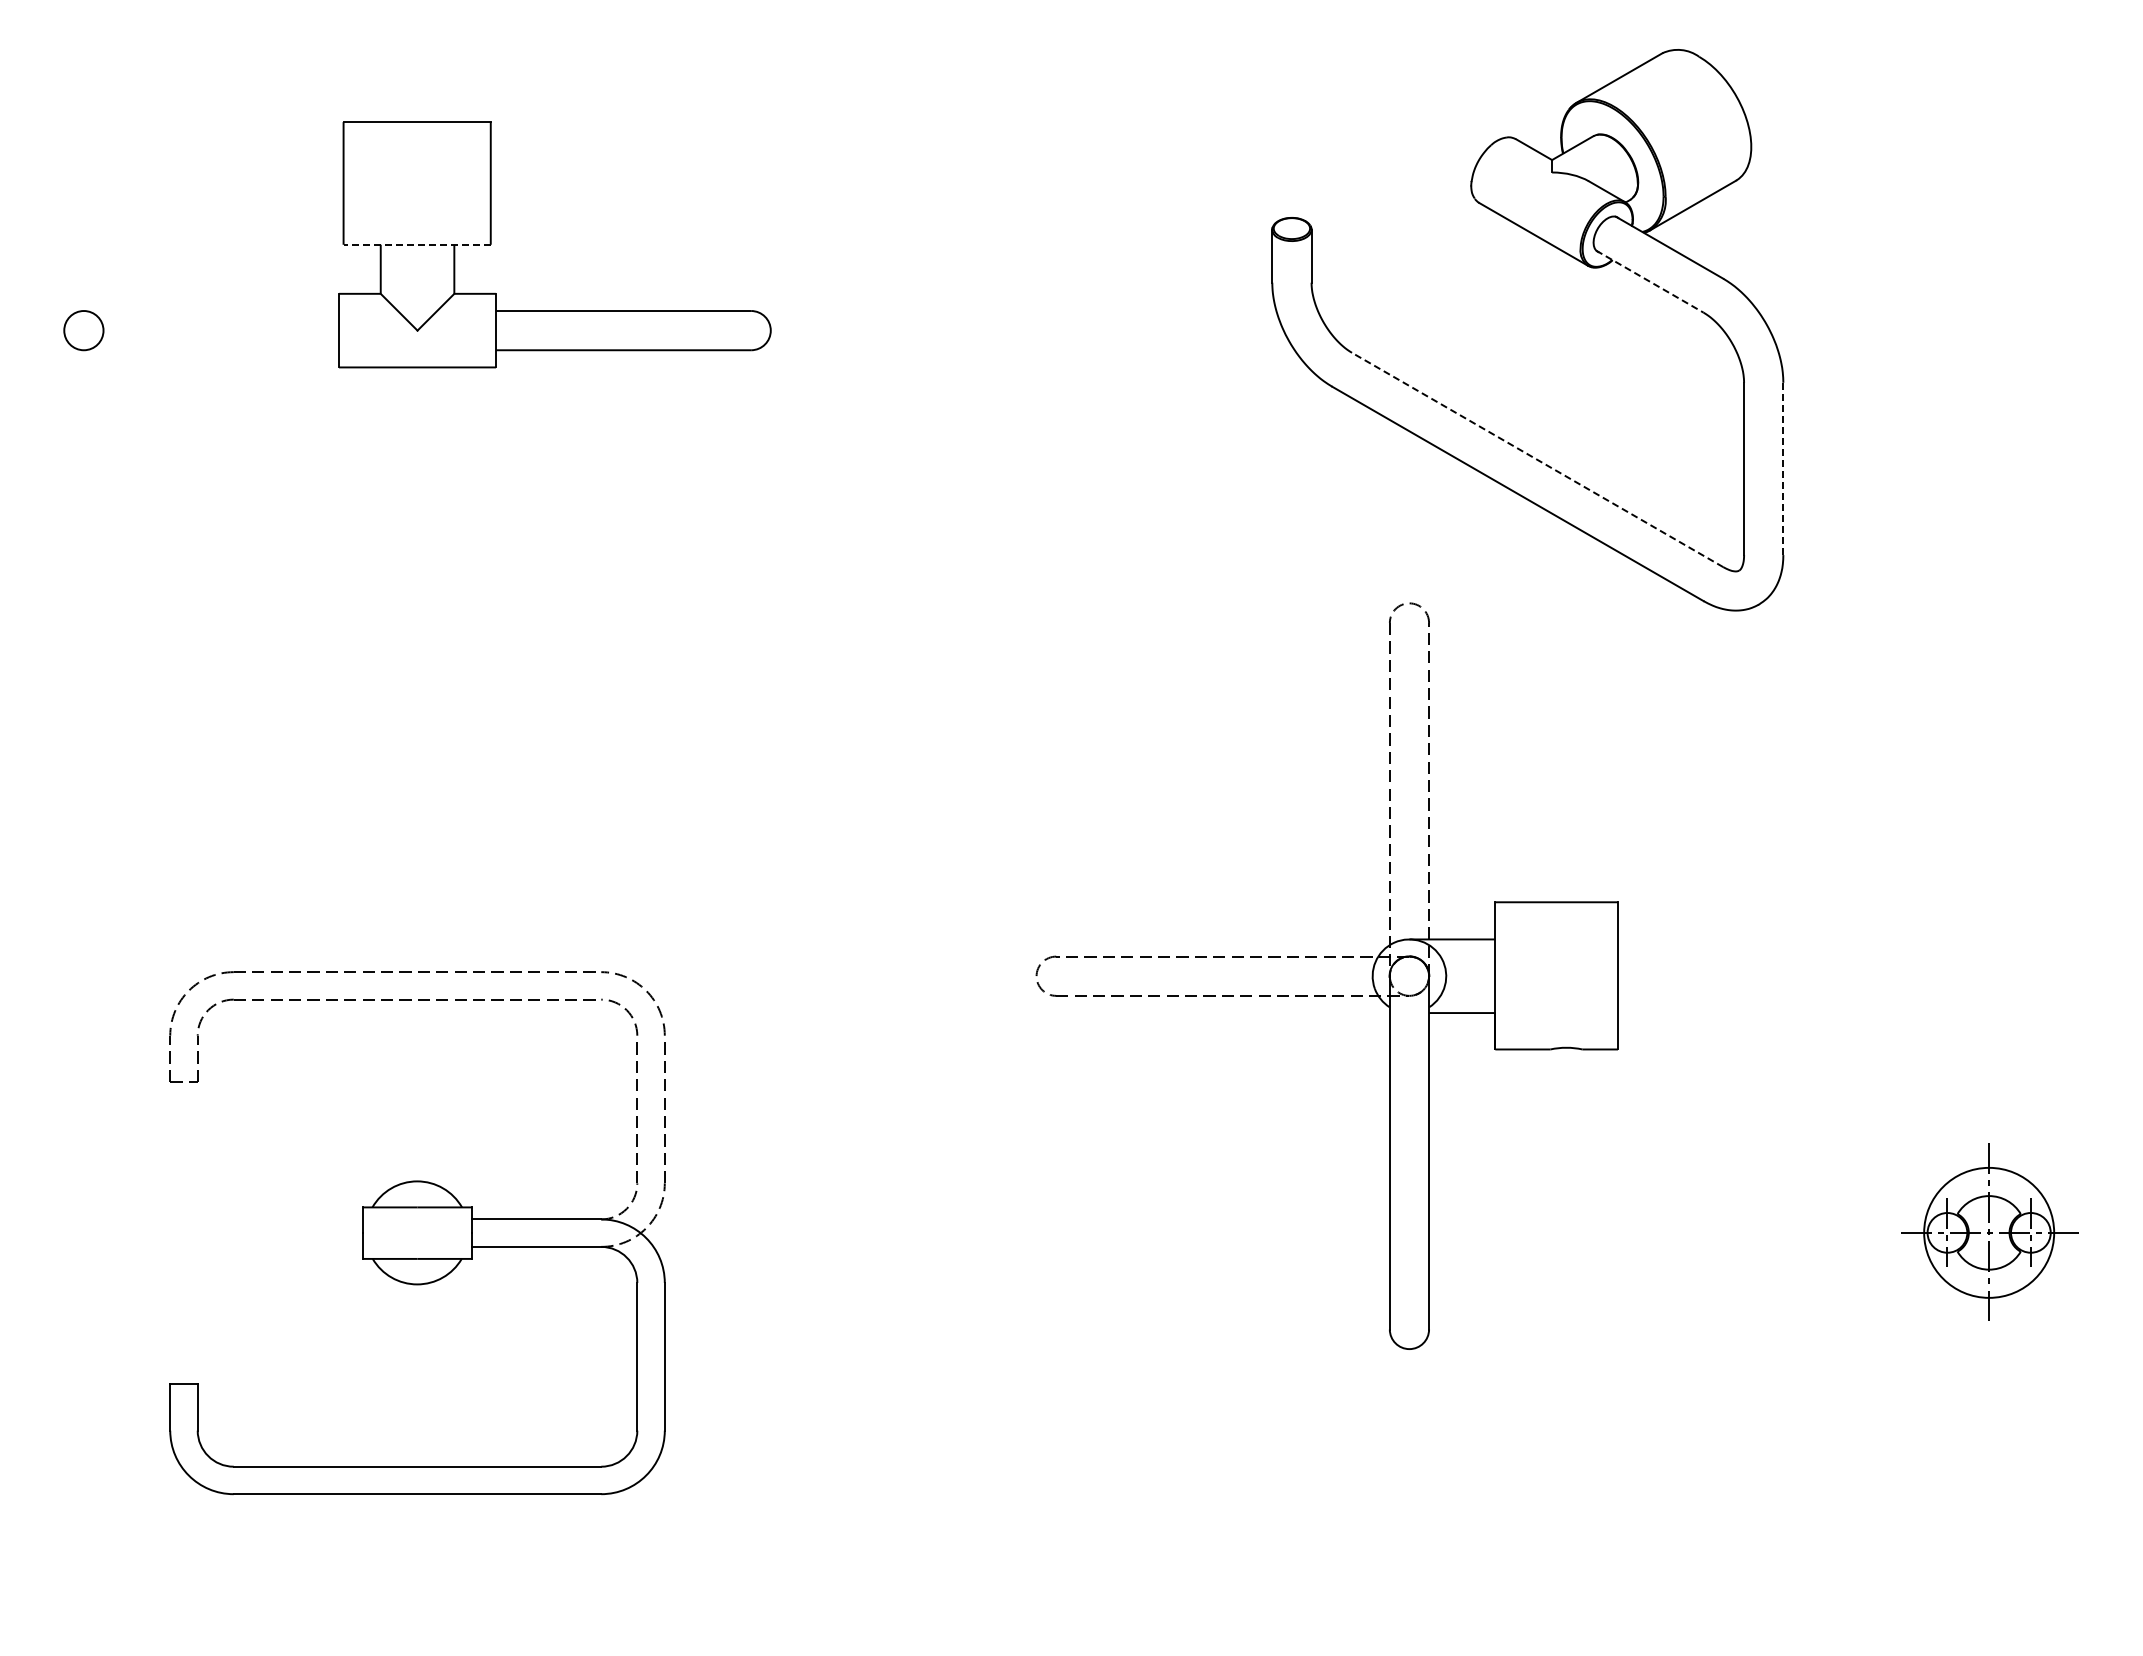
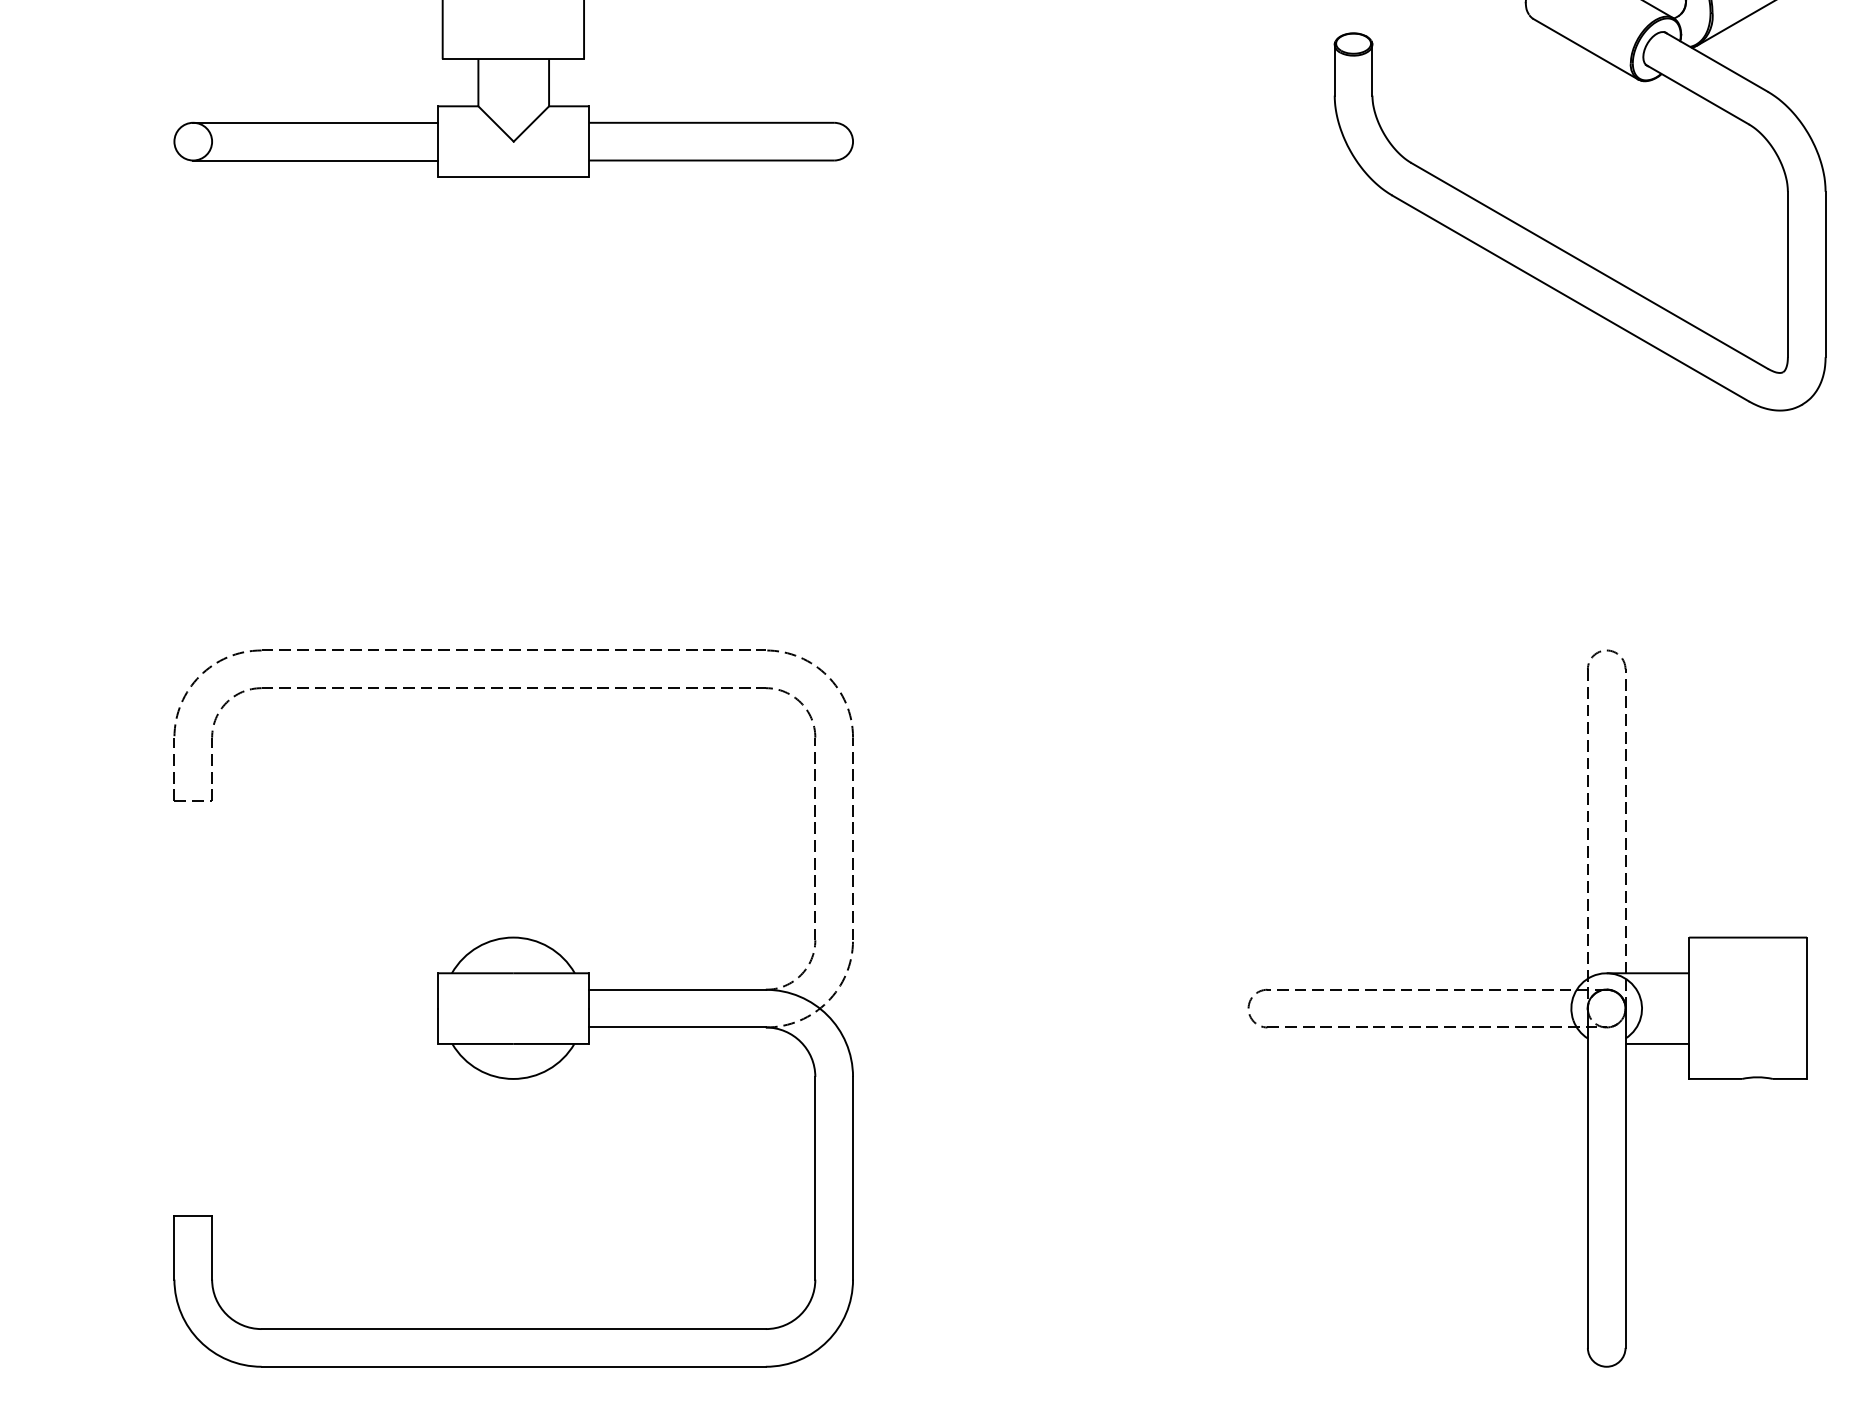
line: (417, 244) -> (513, 58), dashed -> solid
line: (1649, 281) -> (1697, 94), dashed -> solid
line: (211, 311) -> (315, 123), added
line: (211, 350) -> (315, 160), added
line: (1537, 459) -> (1589, 265), dashed -> solid
line: (1783, 468) -> (1825, 274), dashed -> solid
part: (1326, 957) -> (1527, 990), moved
part: (417, 1232) -> (513, 1007), size x1.43

